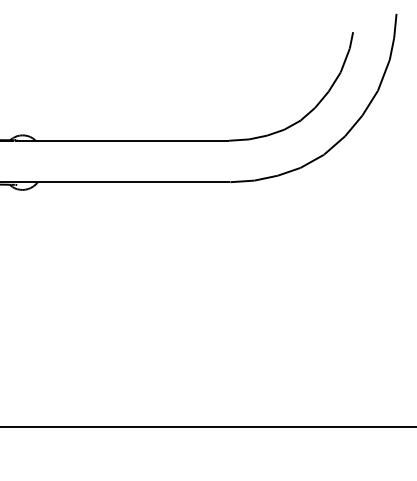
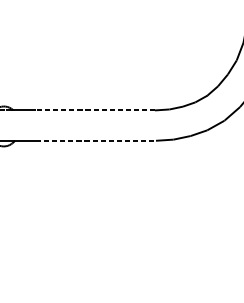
line: (147, 140) -> (95, 110), solid -> dashed
line: (148, 182) -> (95, 141), solid -> dashed

